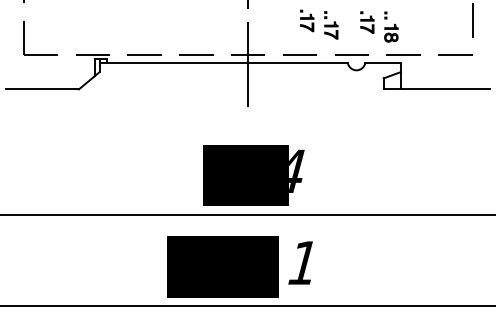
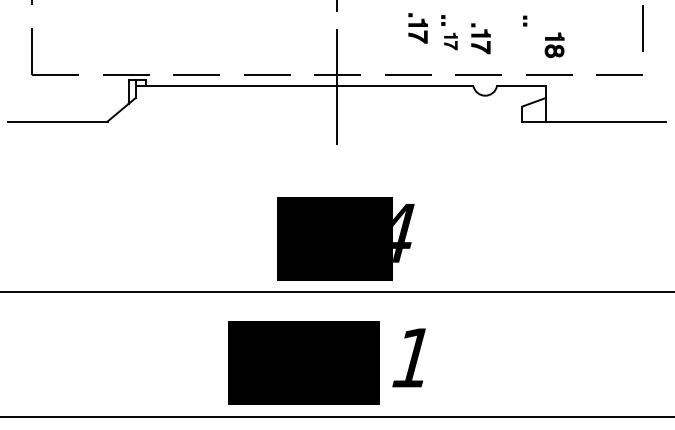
part: (367, 22) -> (480, 38), moved
part: (331, 30) -> (450, 41), size x0.7
part: (391, 32) -> (554, 44), moved

